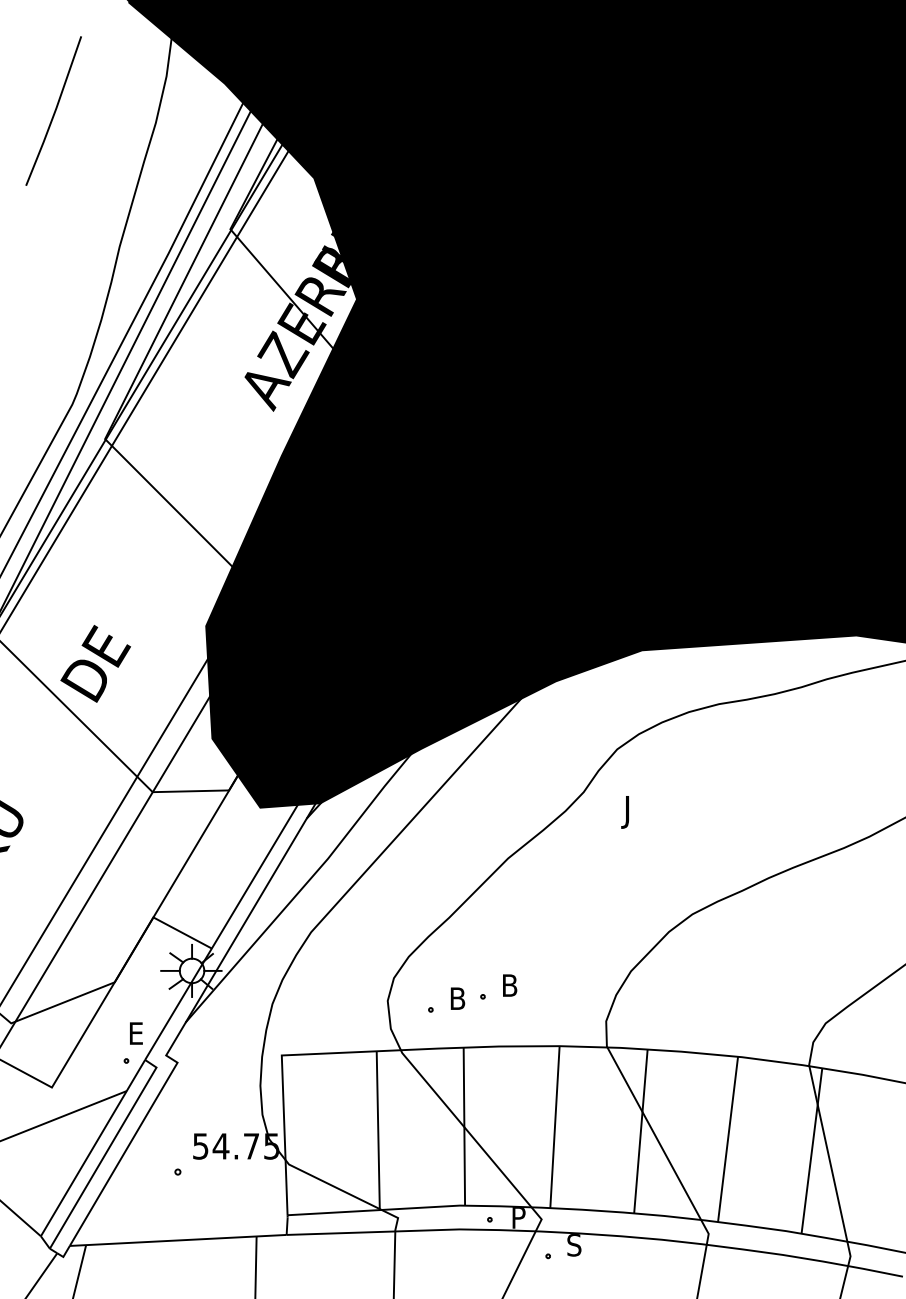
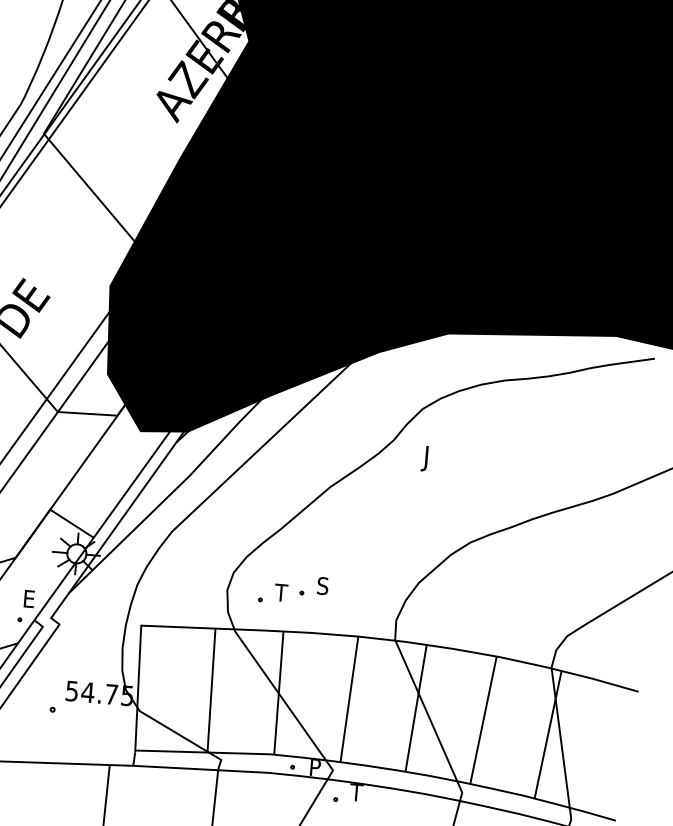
text: (509, 985) -> (323, 586), B -> S
text: (456, 998) -> (281, 592), B -> T
text: (573, 1245) -> (356, 792), S -> T

